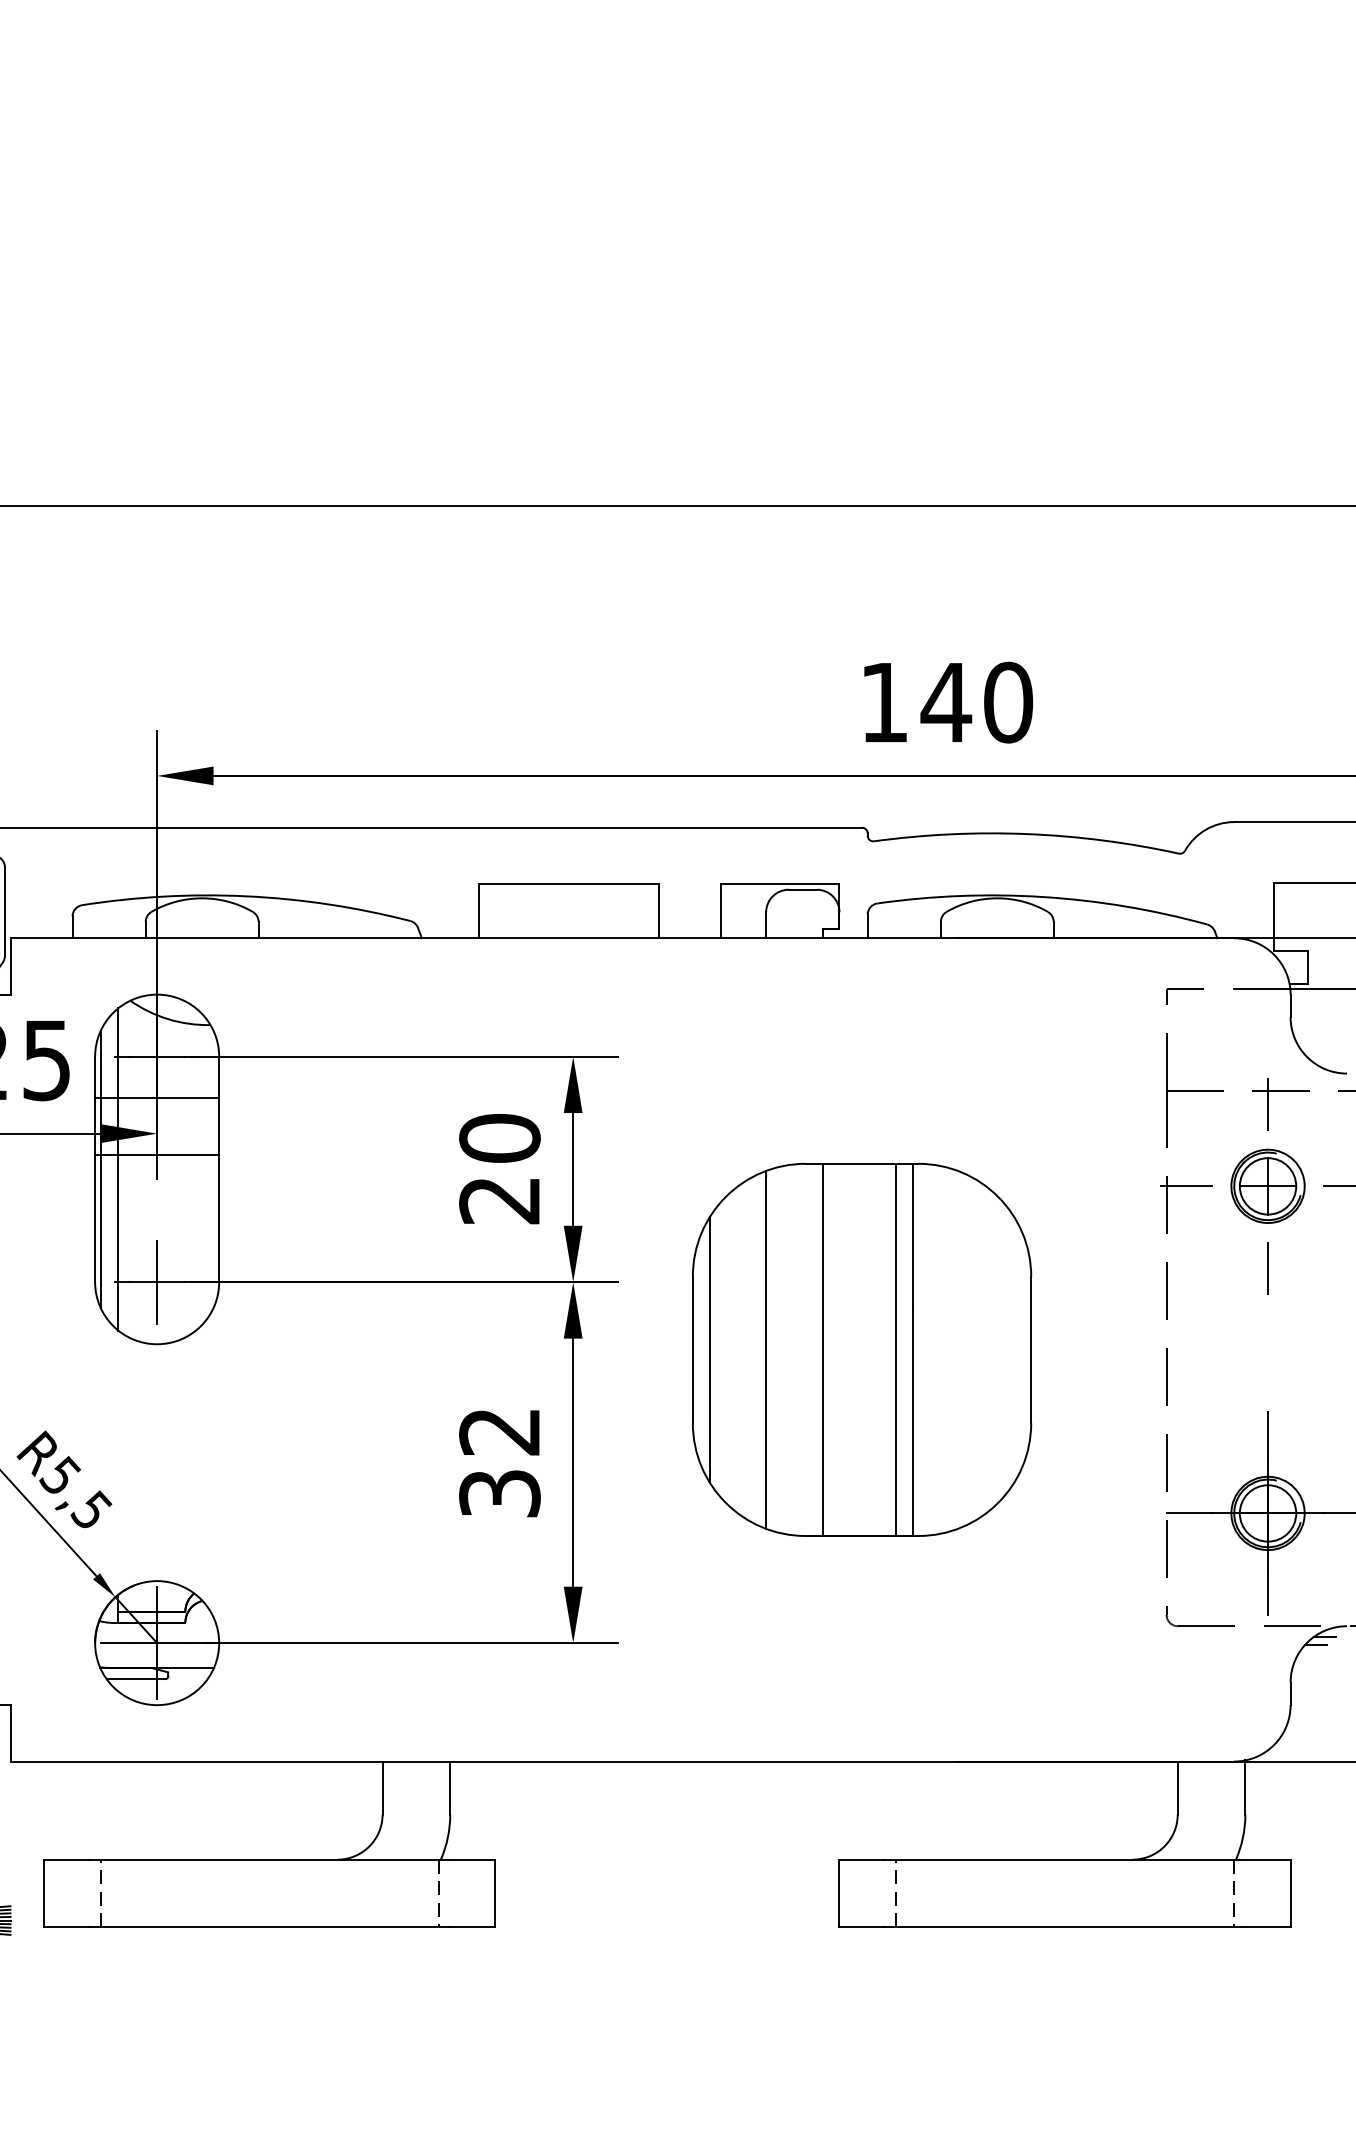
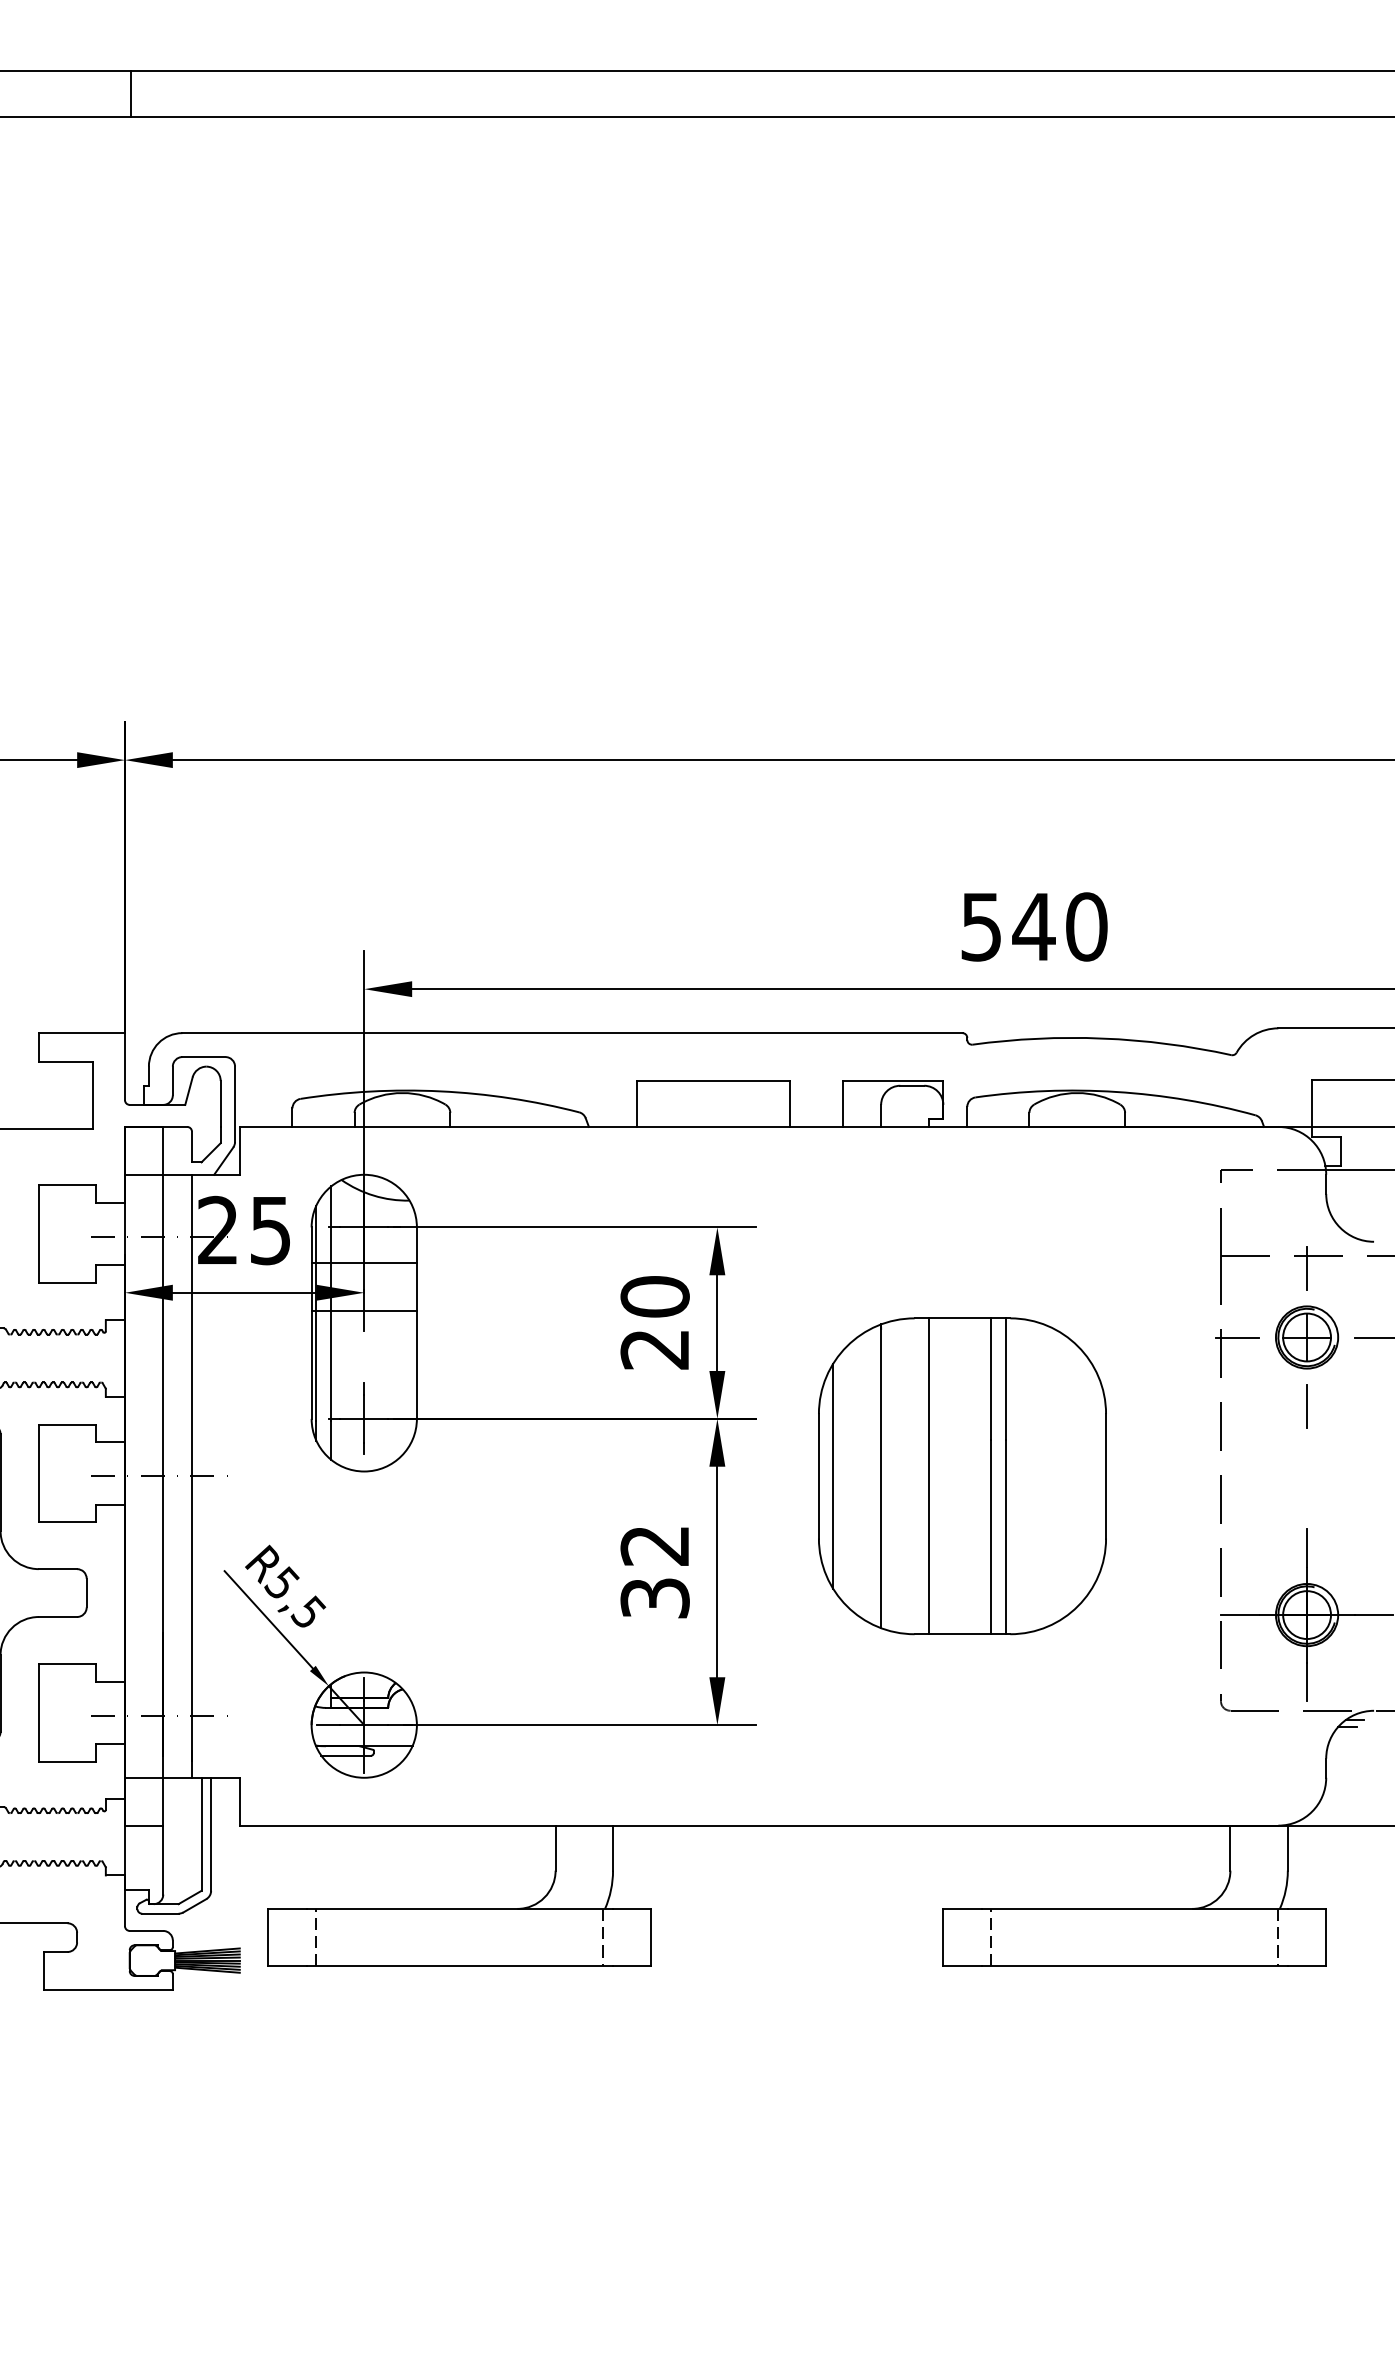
text: (883, 703) -> (980, 927), 140 -> 540

